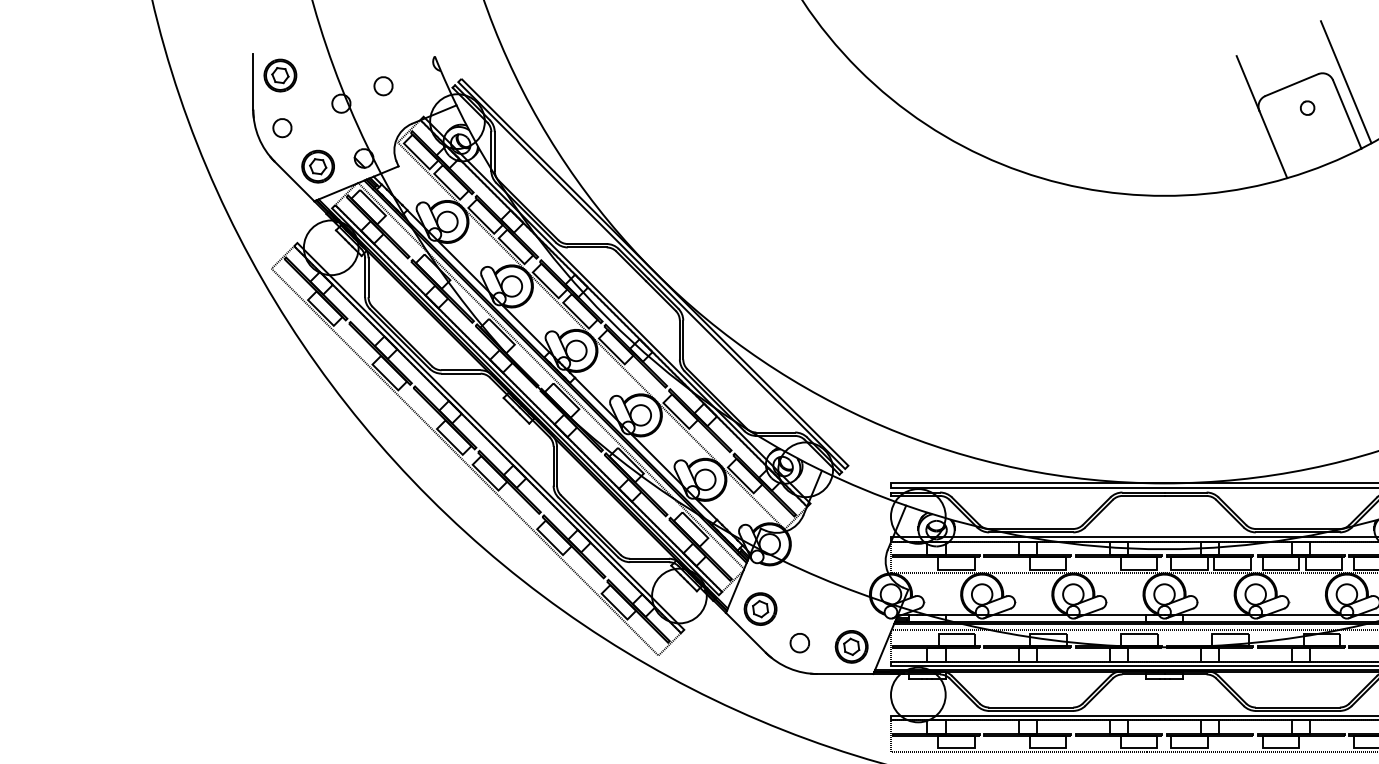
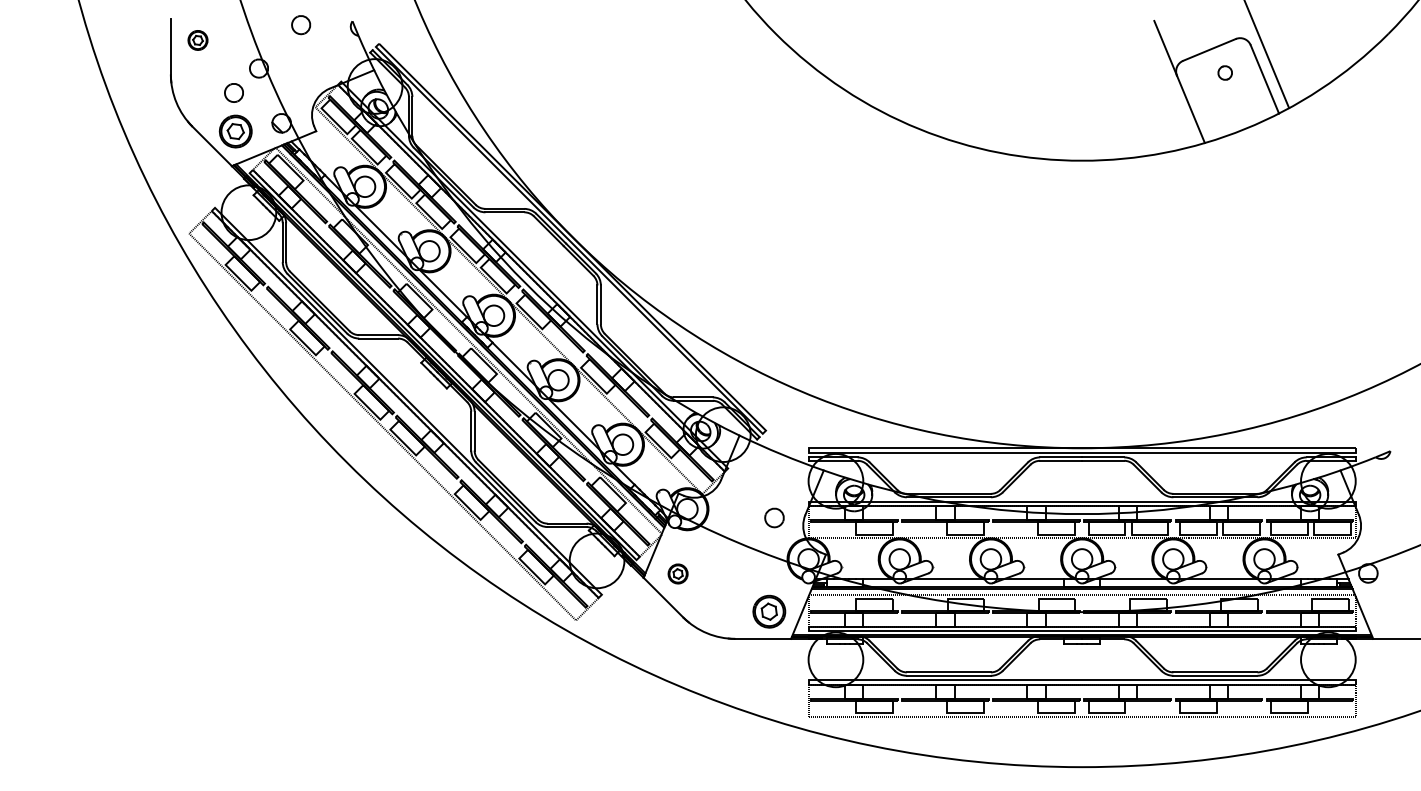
part: (279, 75) -> (197, 40), size x0.6
part: (383, 86) -> (301, 25), moved
part: (281, 127) -> (233, 92), moved
part: (759, 608) -> (677, 573), size x0.6
part: (799, 642) -> (774, 517), moved

